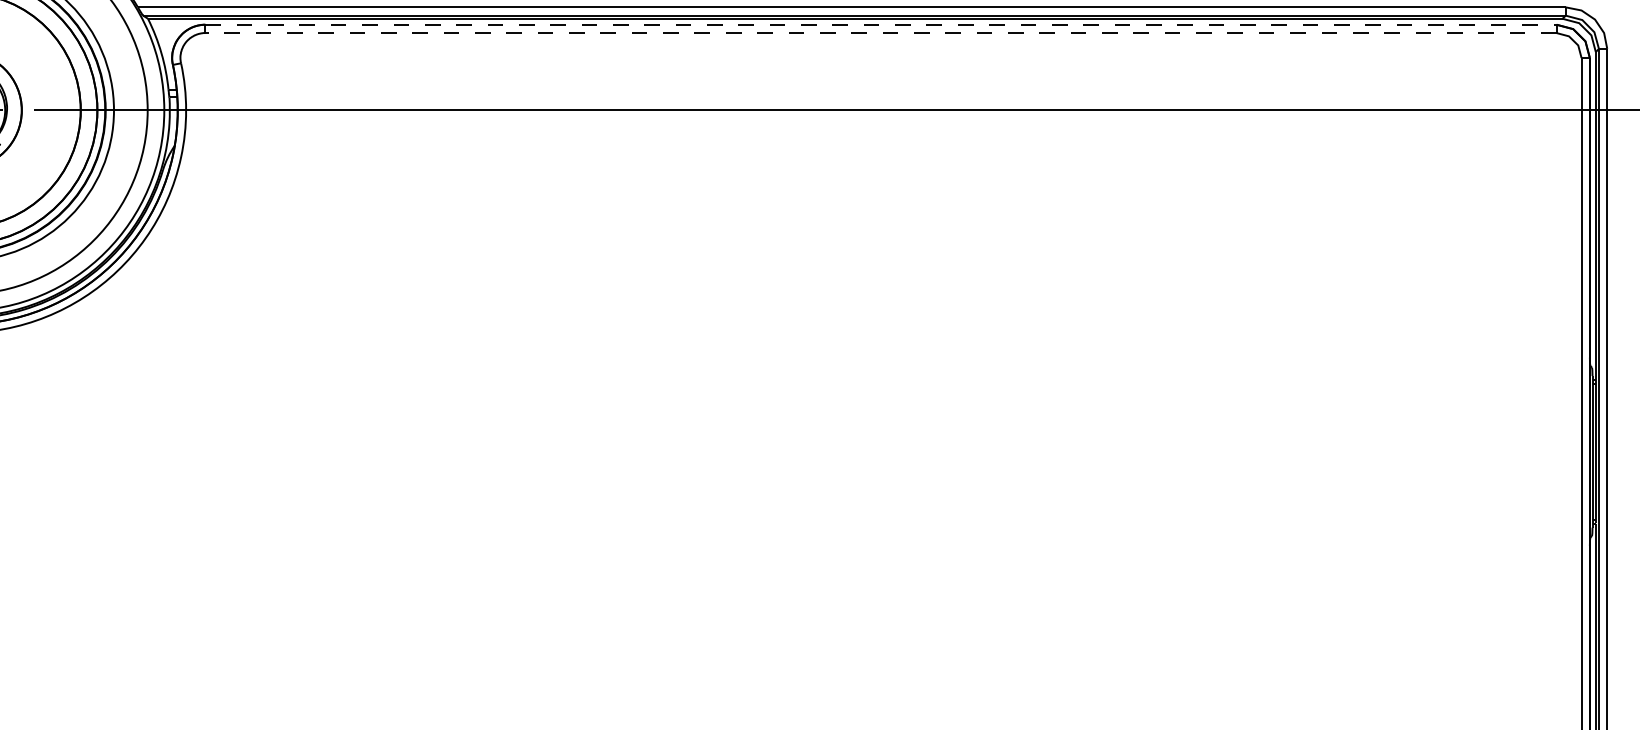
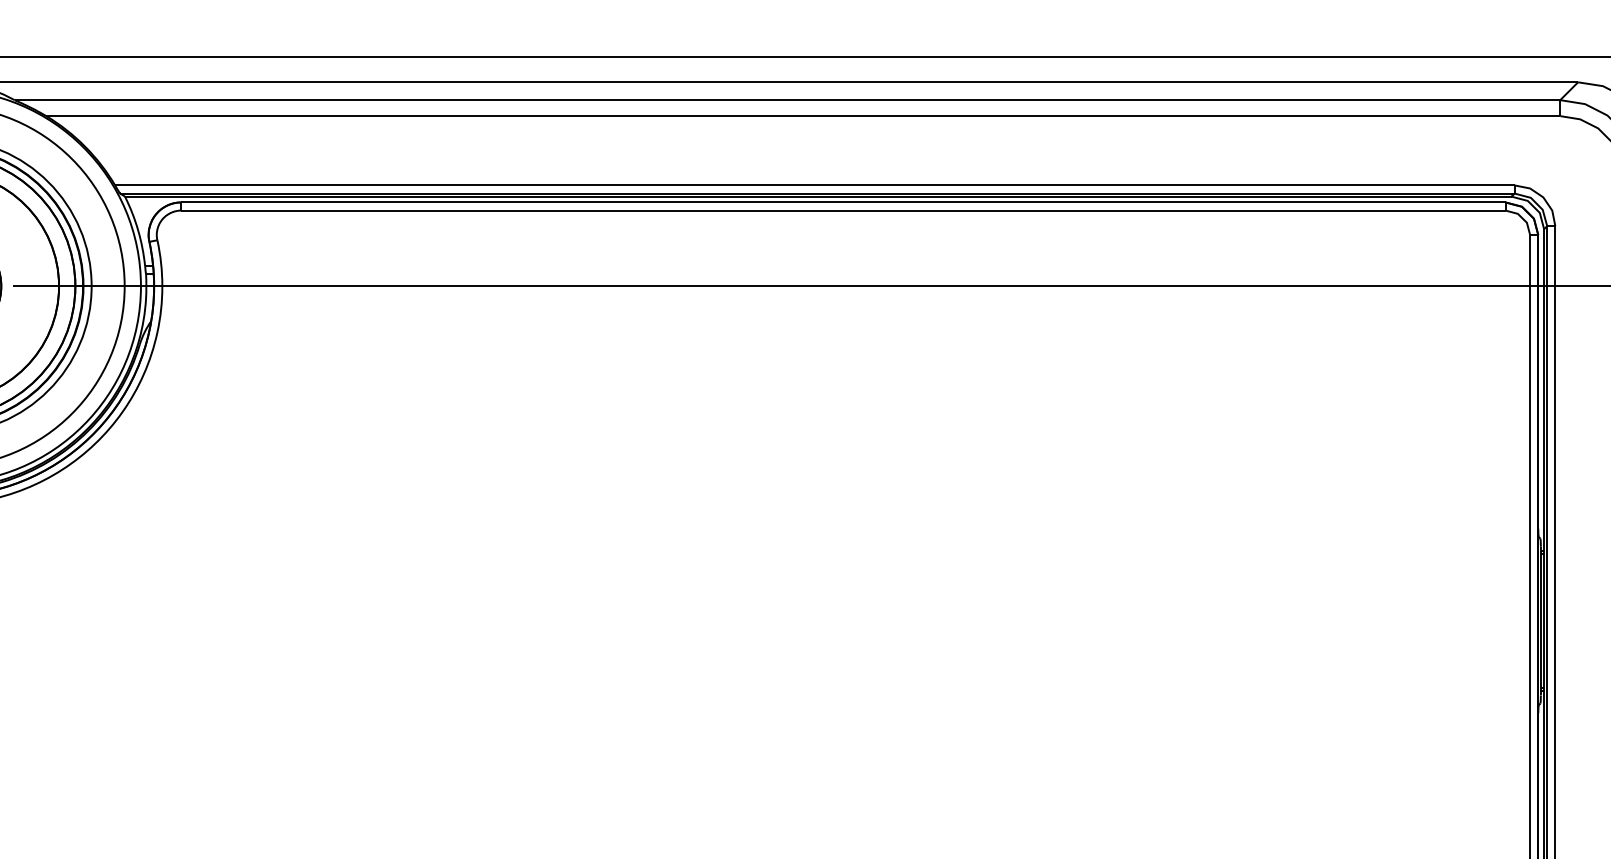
line: (881, 24) -> (843, 202), dashed -> solid
line: (880, 32) -> (842, 210), dashed -> solid

